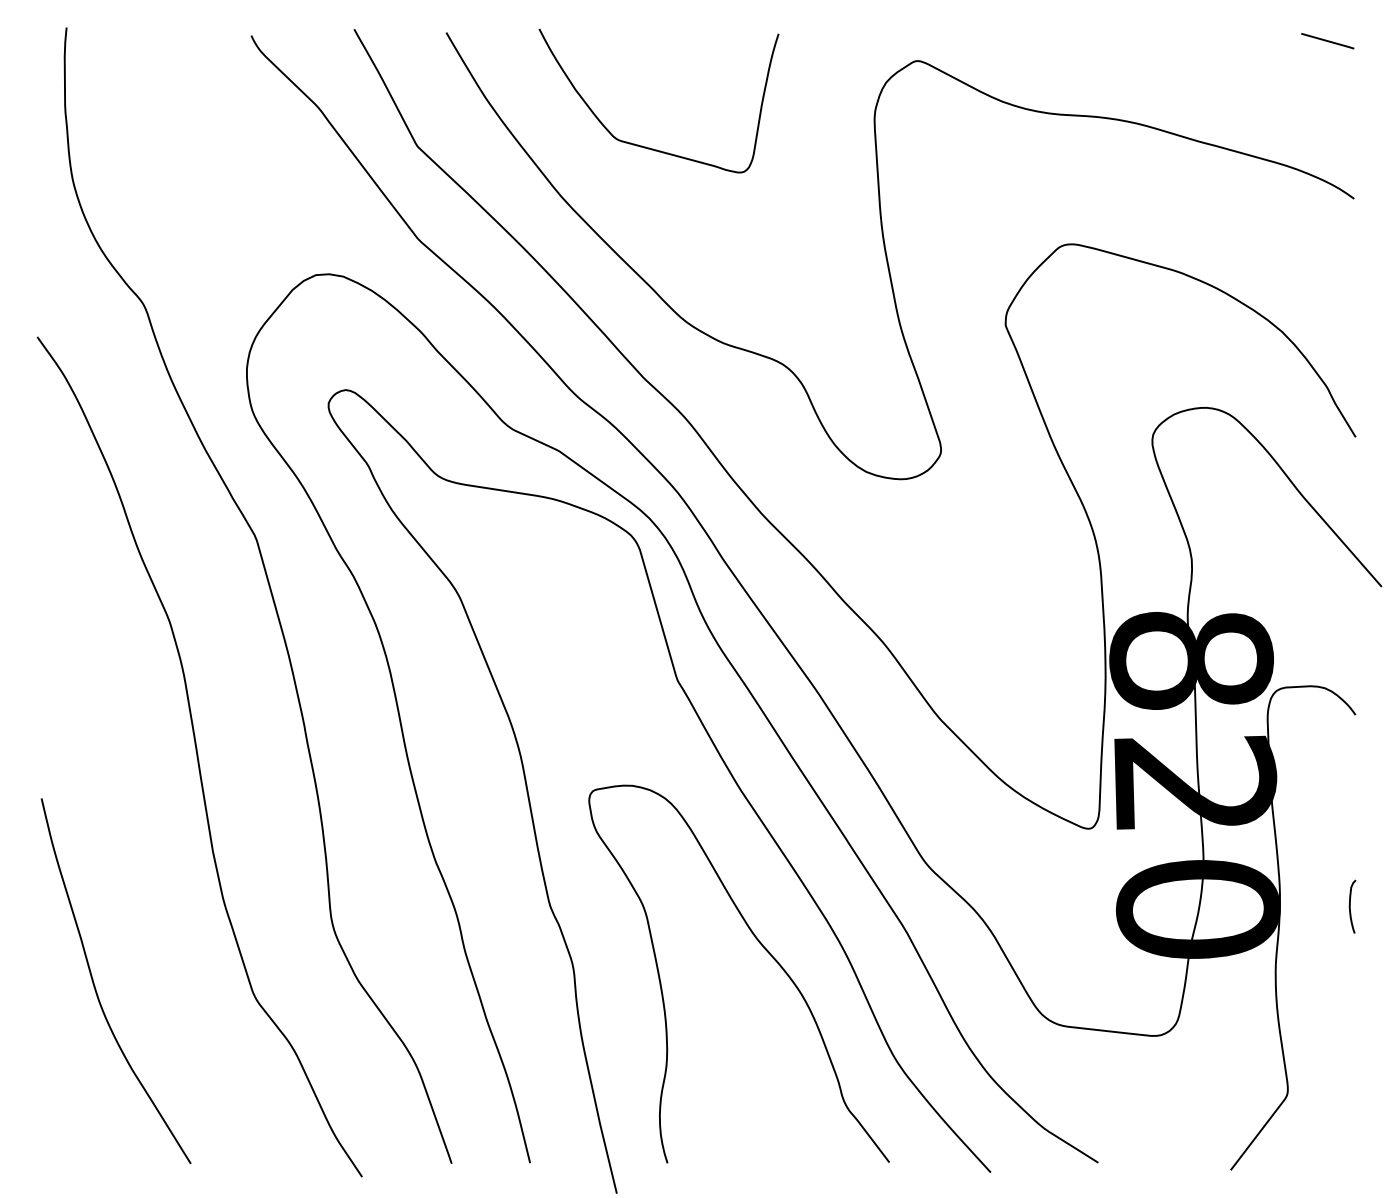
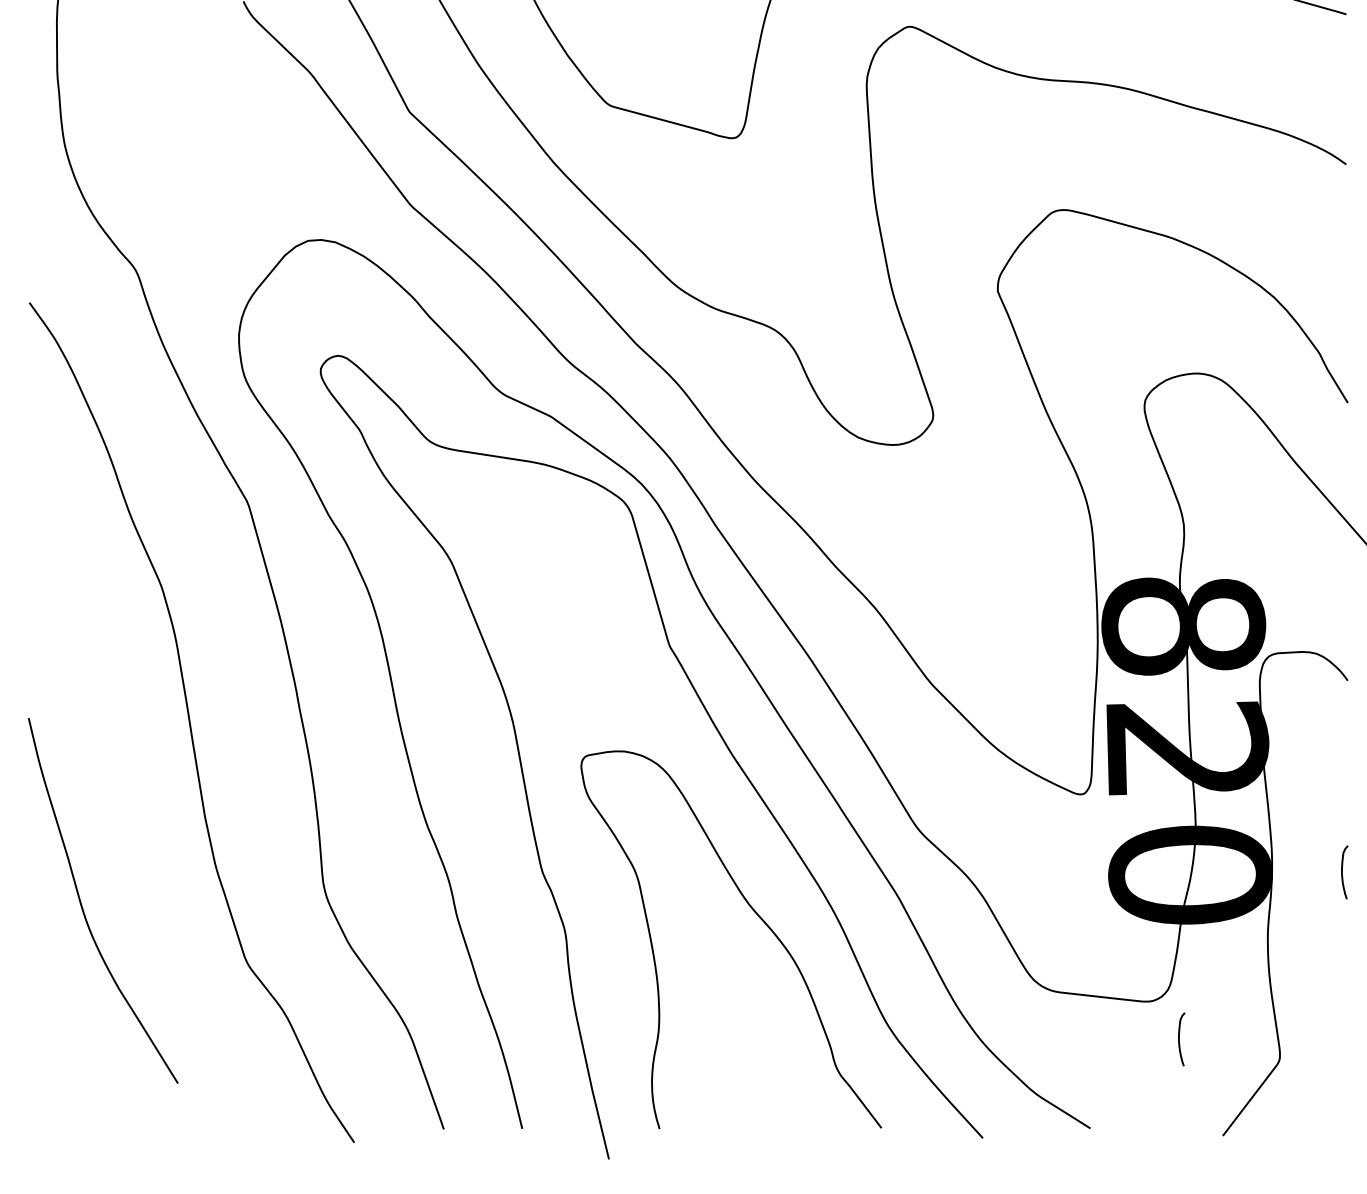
curve: (95, 985) -> (82, 905), moved
curve: (1187, 1073) -> (1179, 1039), added

